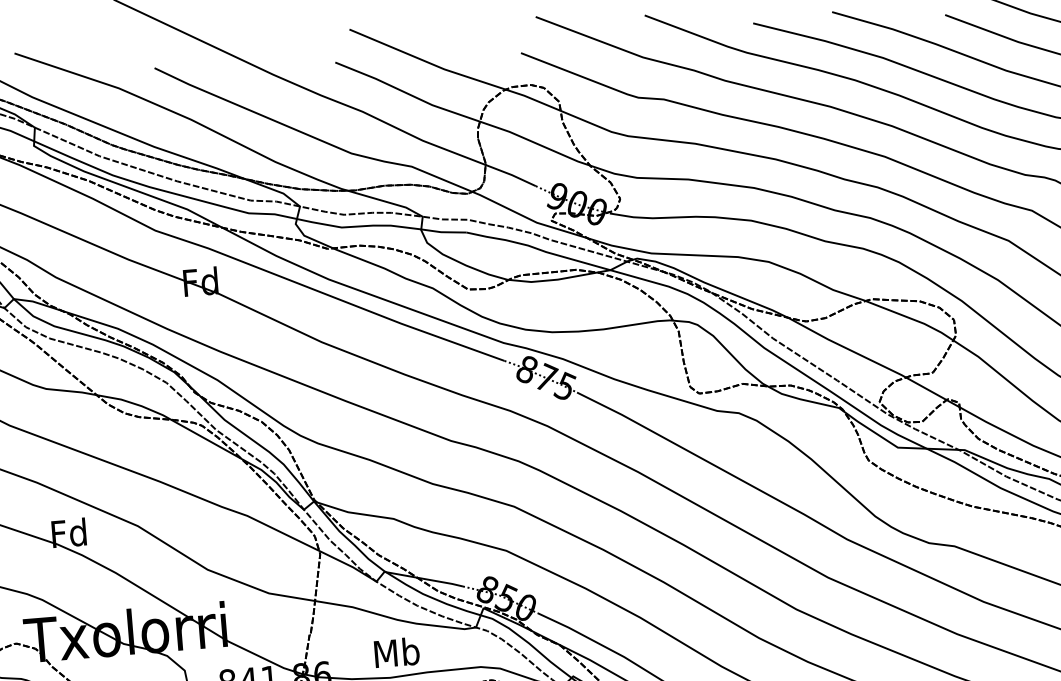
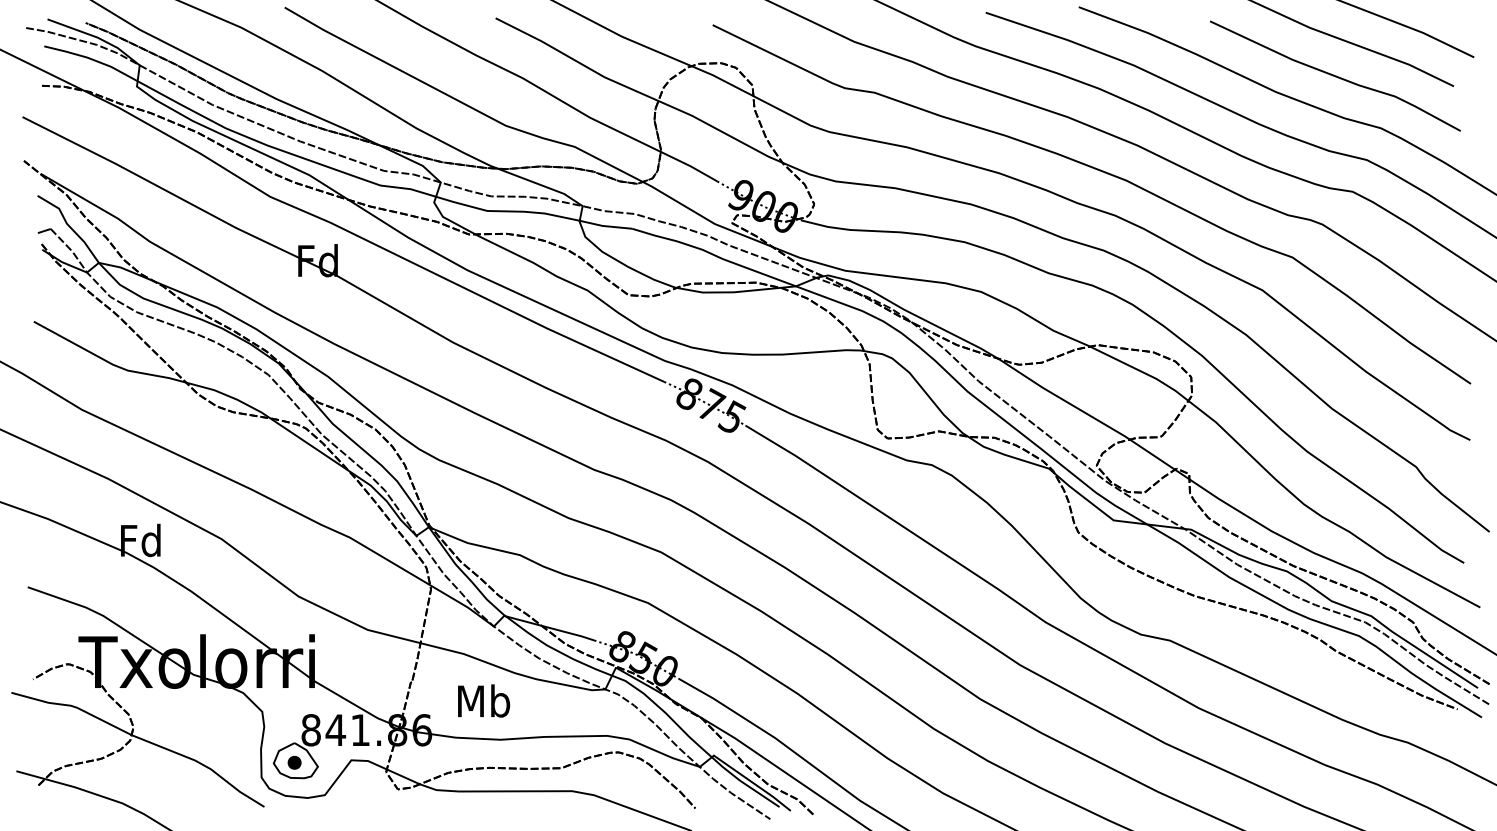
text: (397, 652) -> (484, 700), moved

